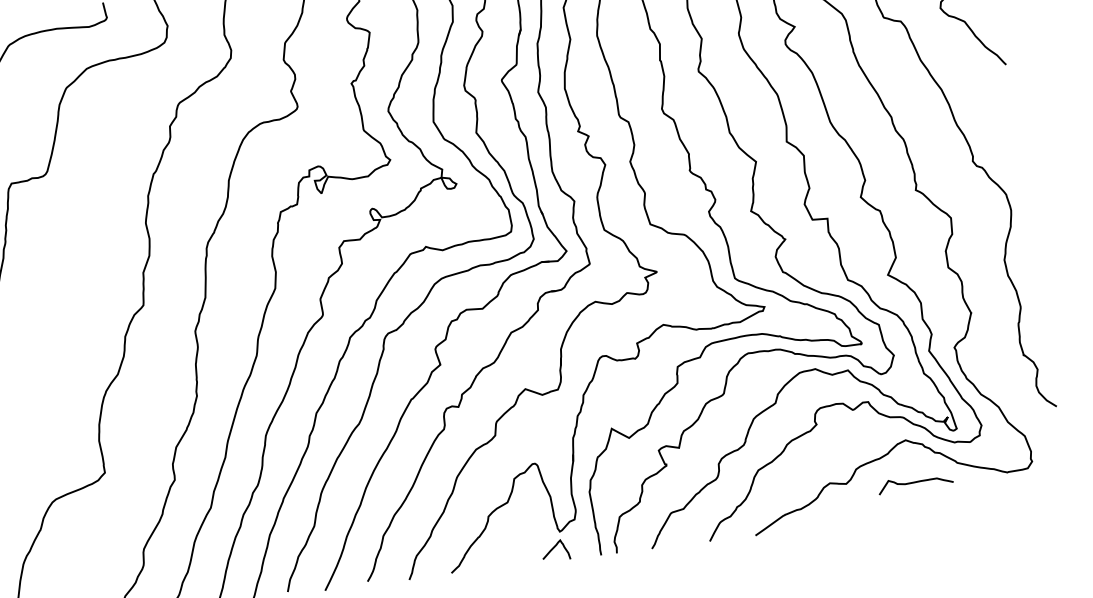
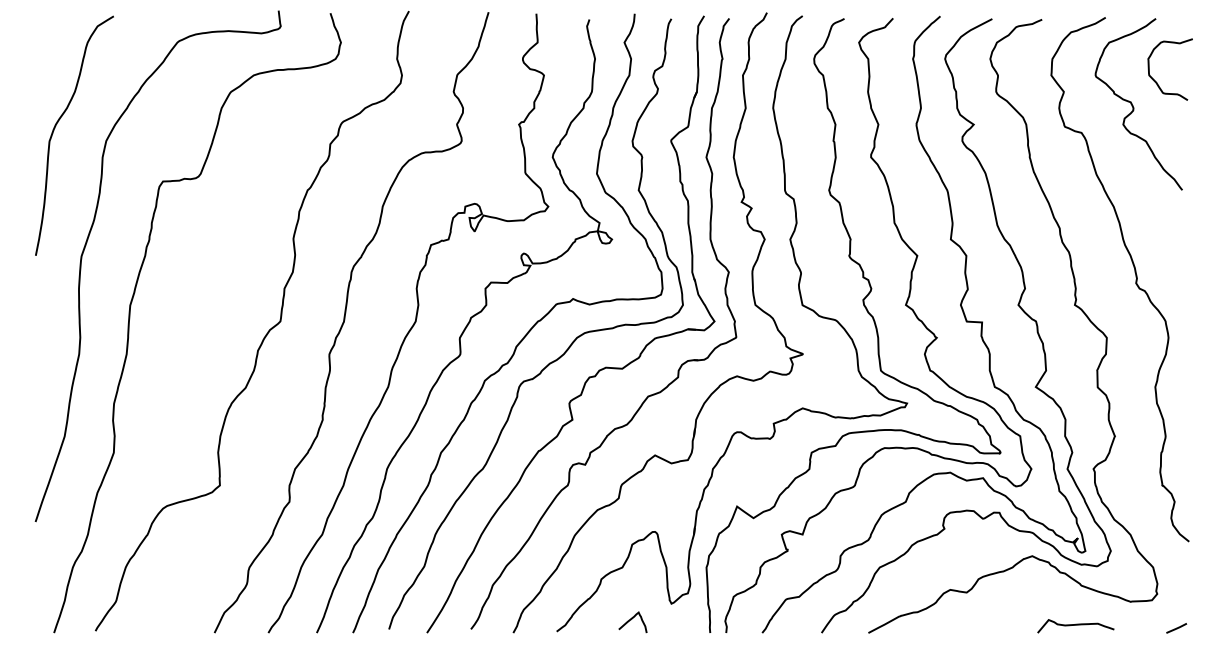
curve: (915, 482) -> (1075, 625), moved
line: (1055, 492) -> (1176, 628), added
curve: (554, 549) -> (631, 620), moved

